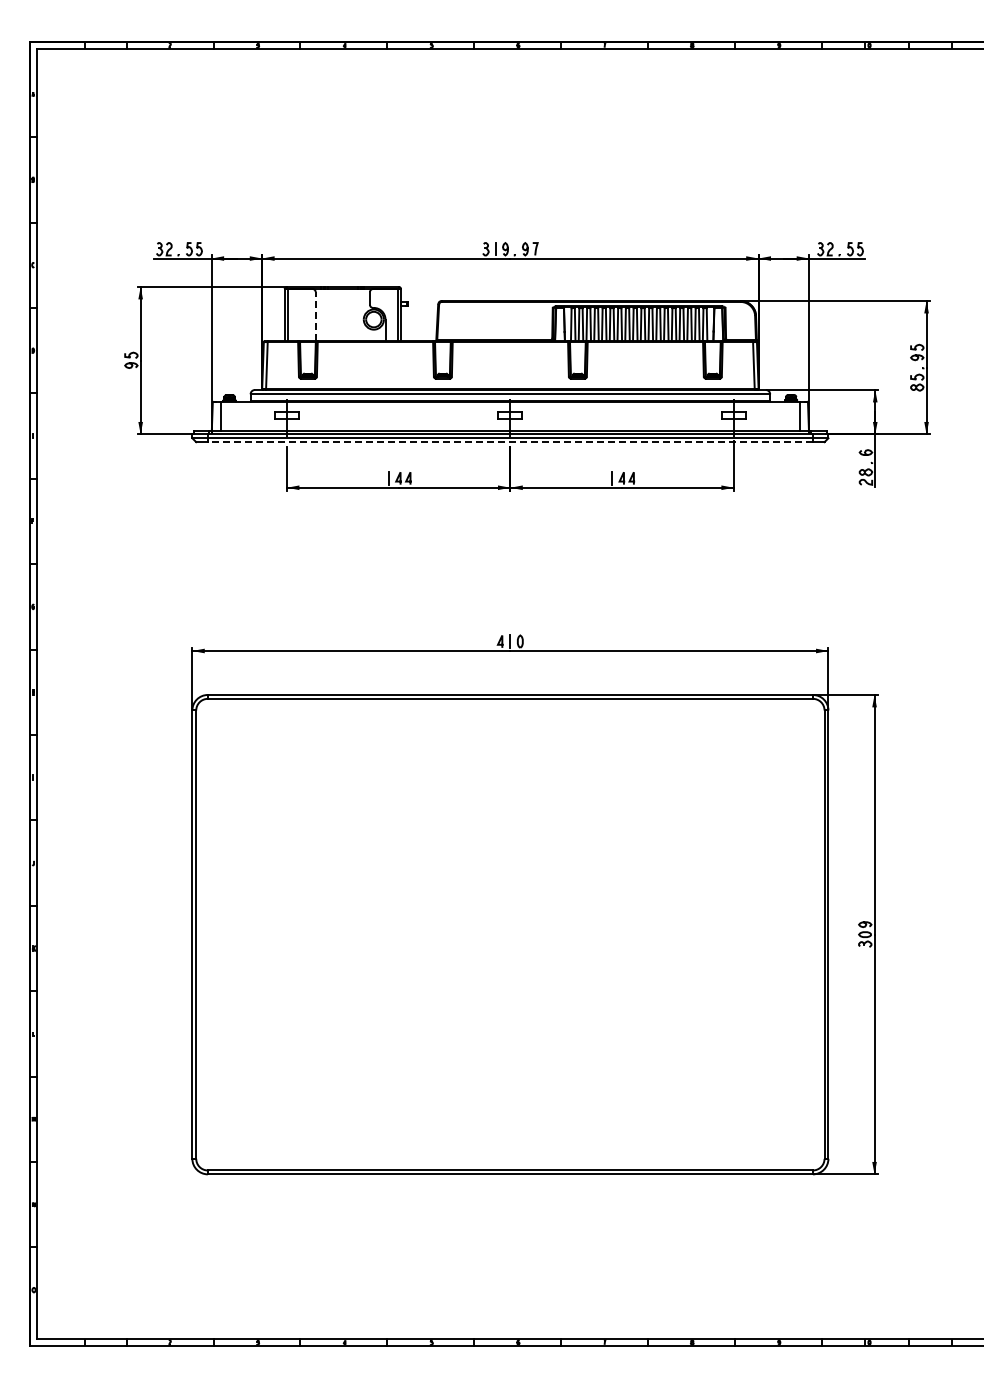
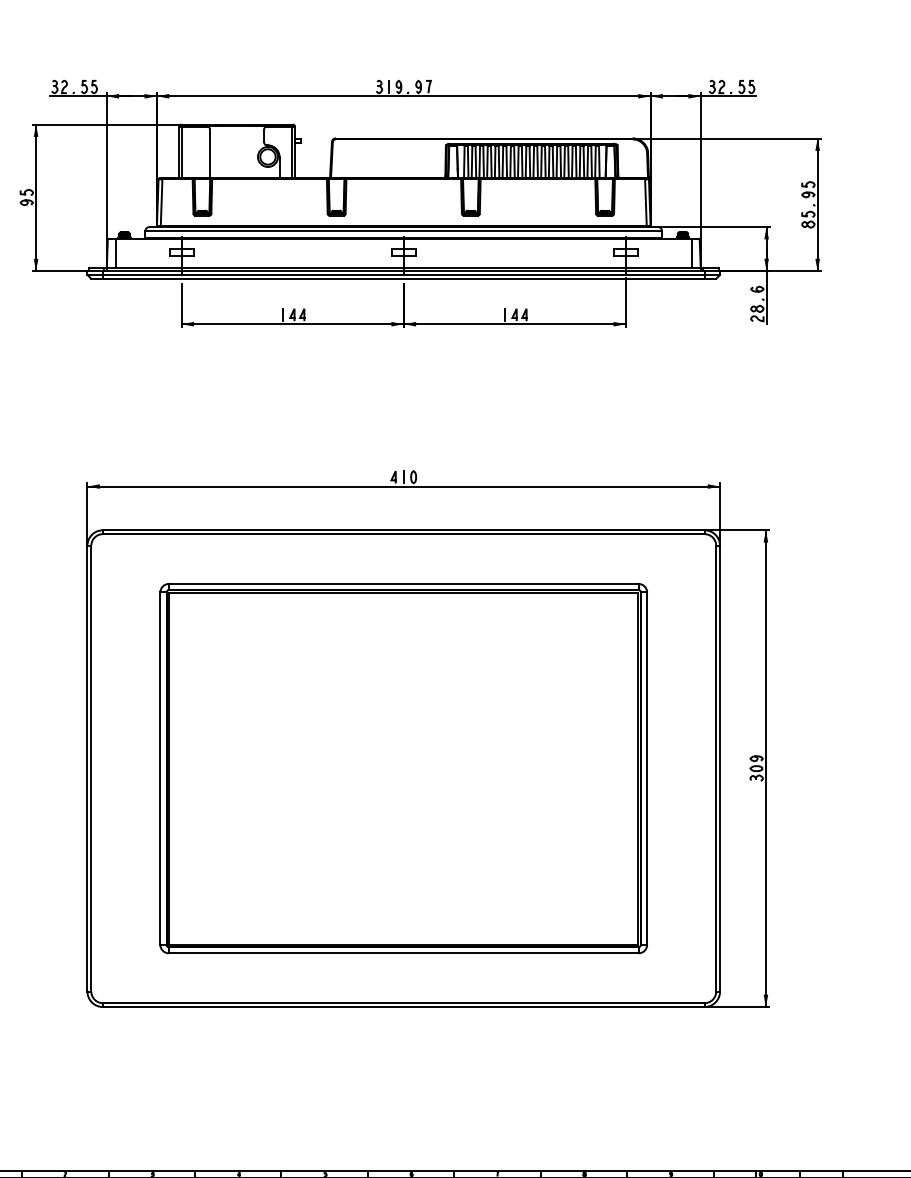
line: (315, 316) -> (209, 153), dashed -> solid
line: (510, 442) -> (403, 279), dashed -> solid
part: (509, 934) -> (402, 768), added

